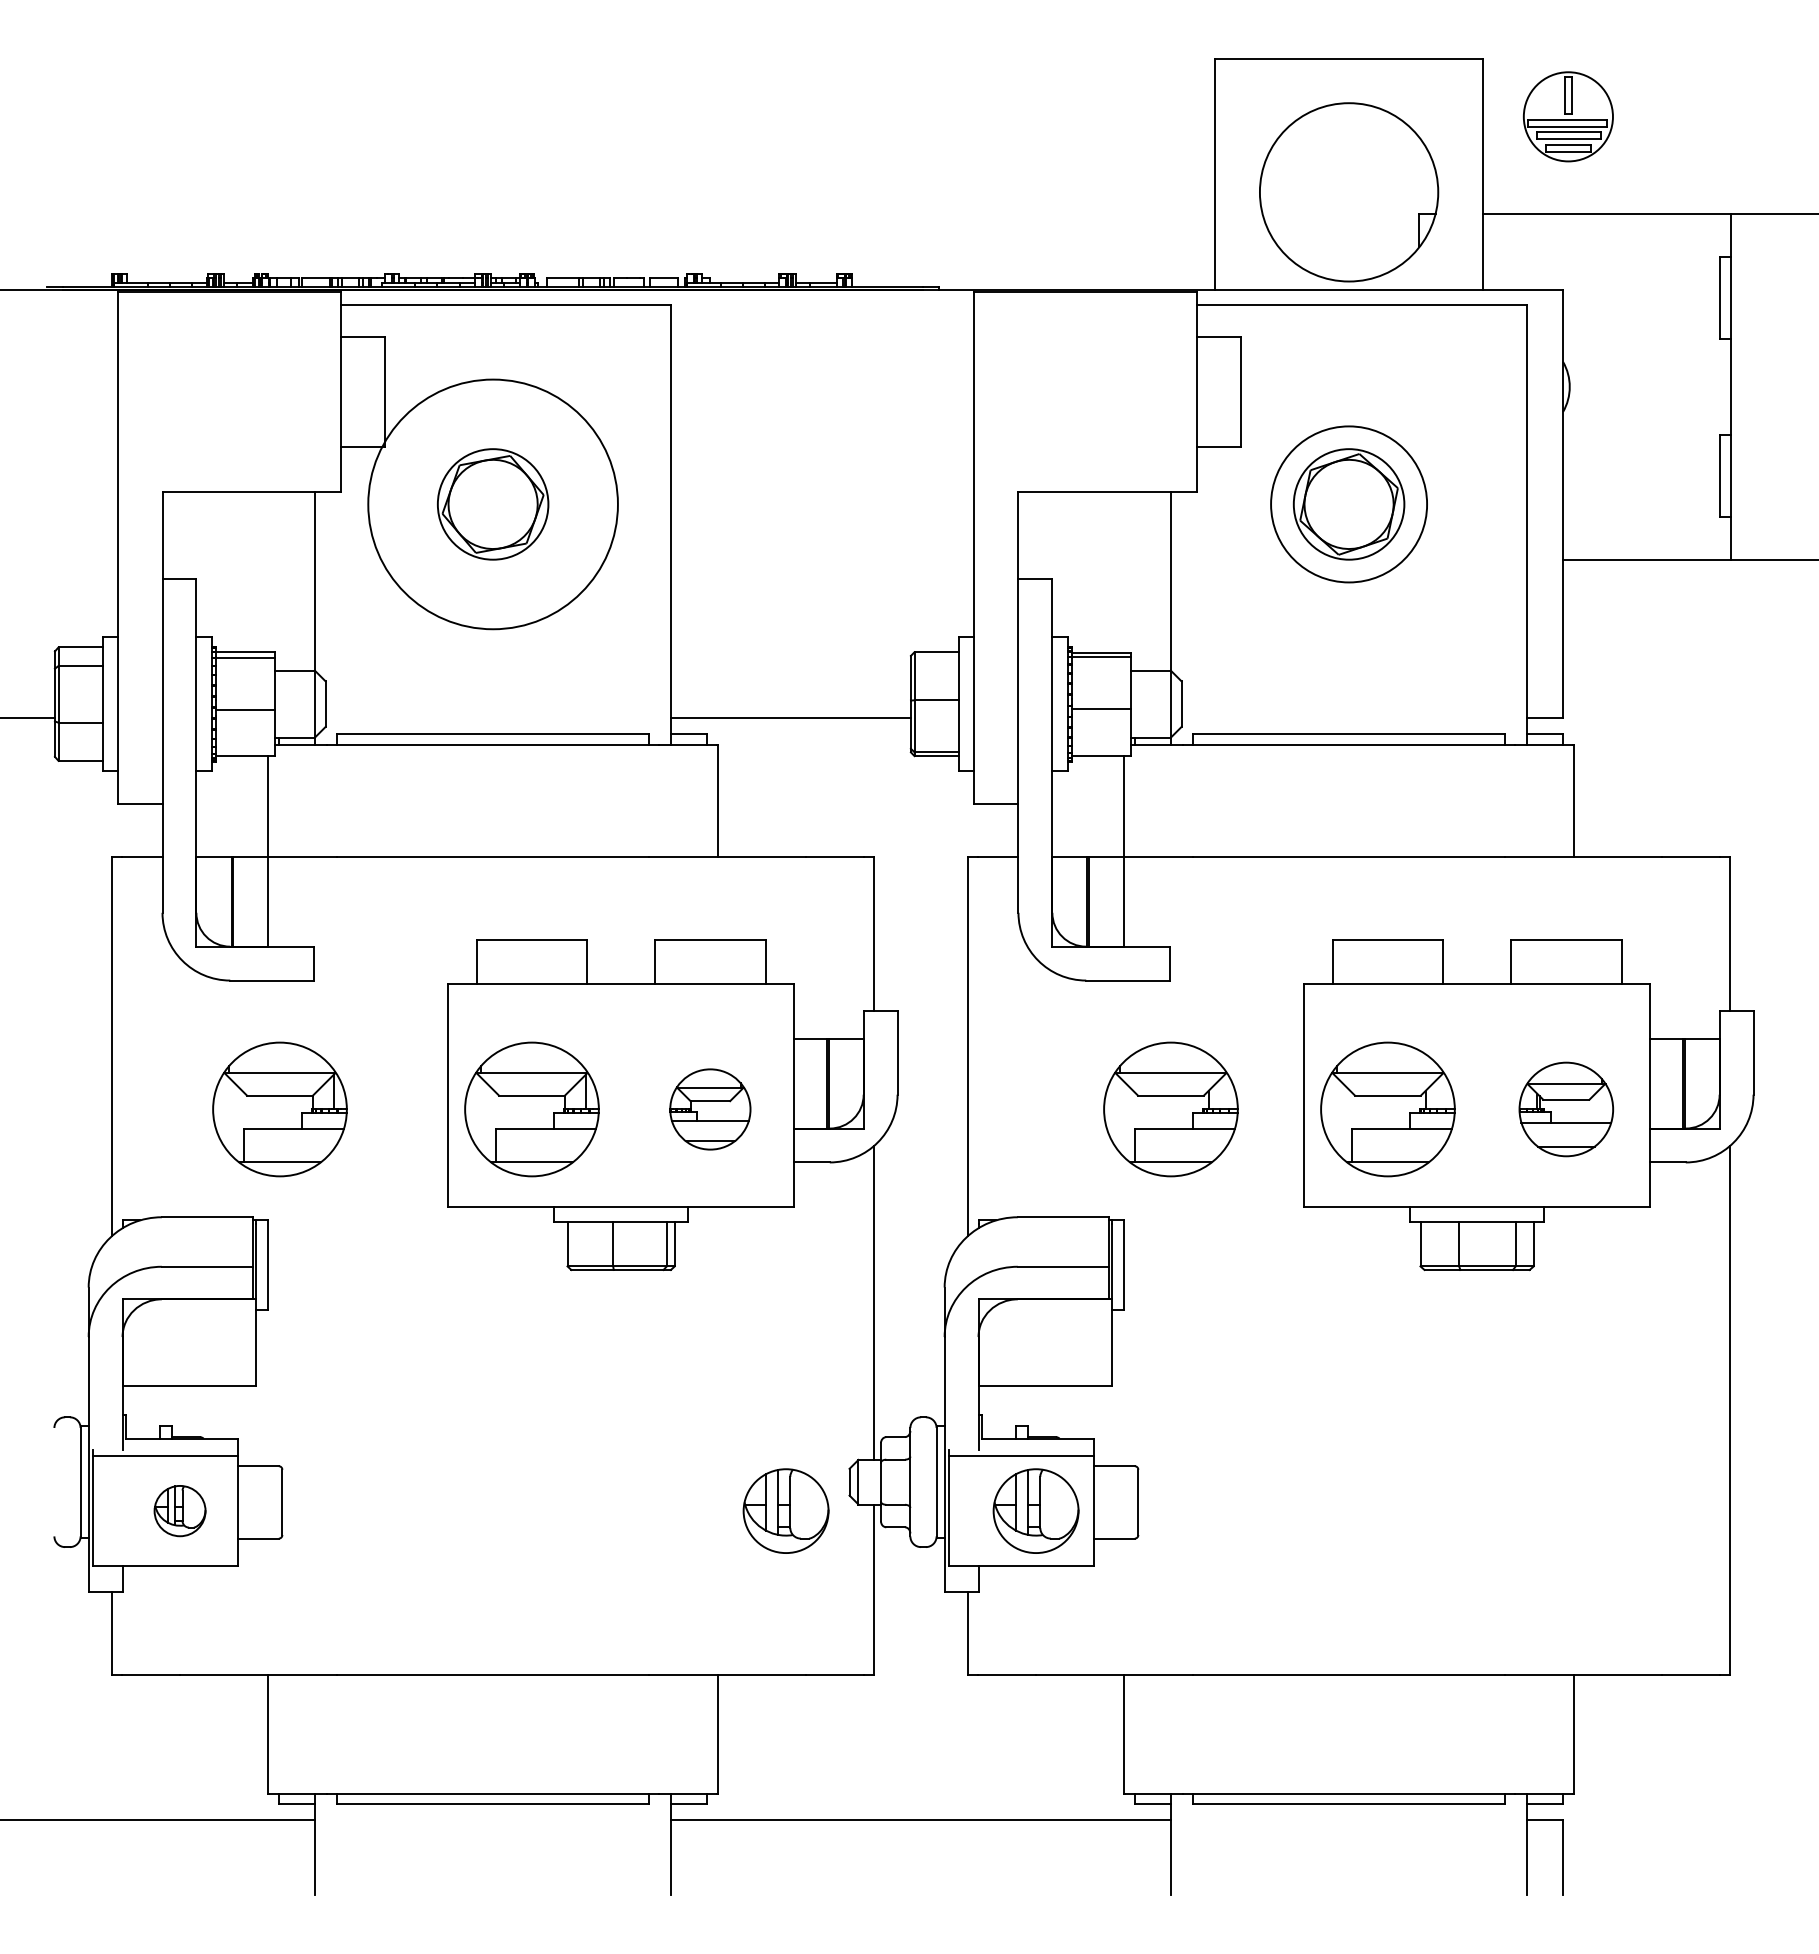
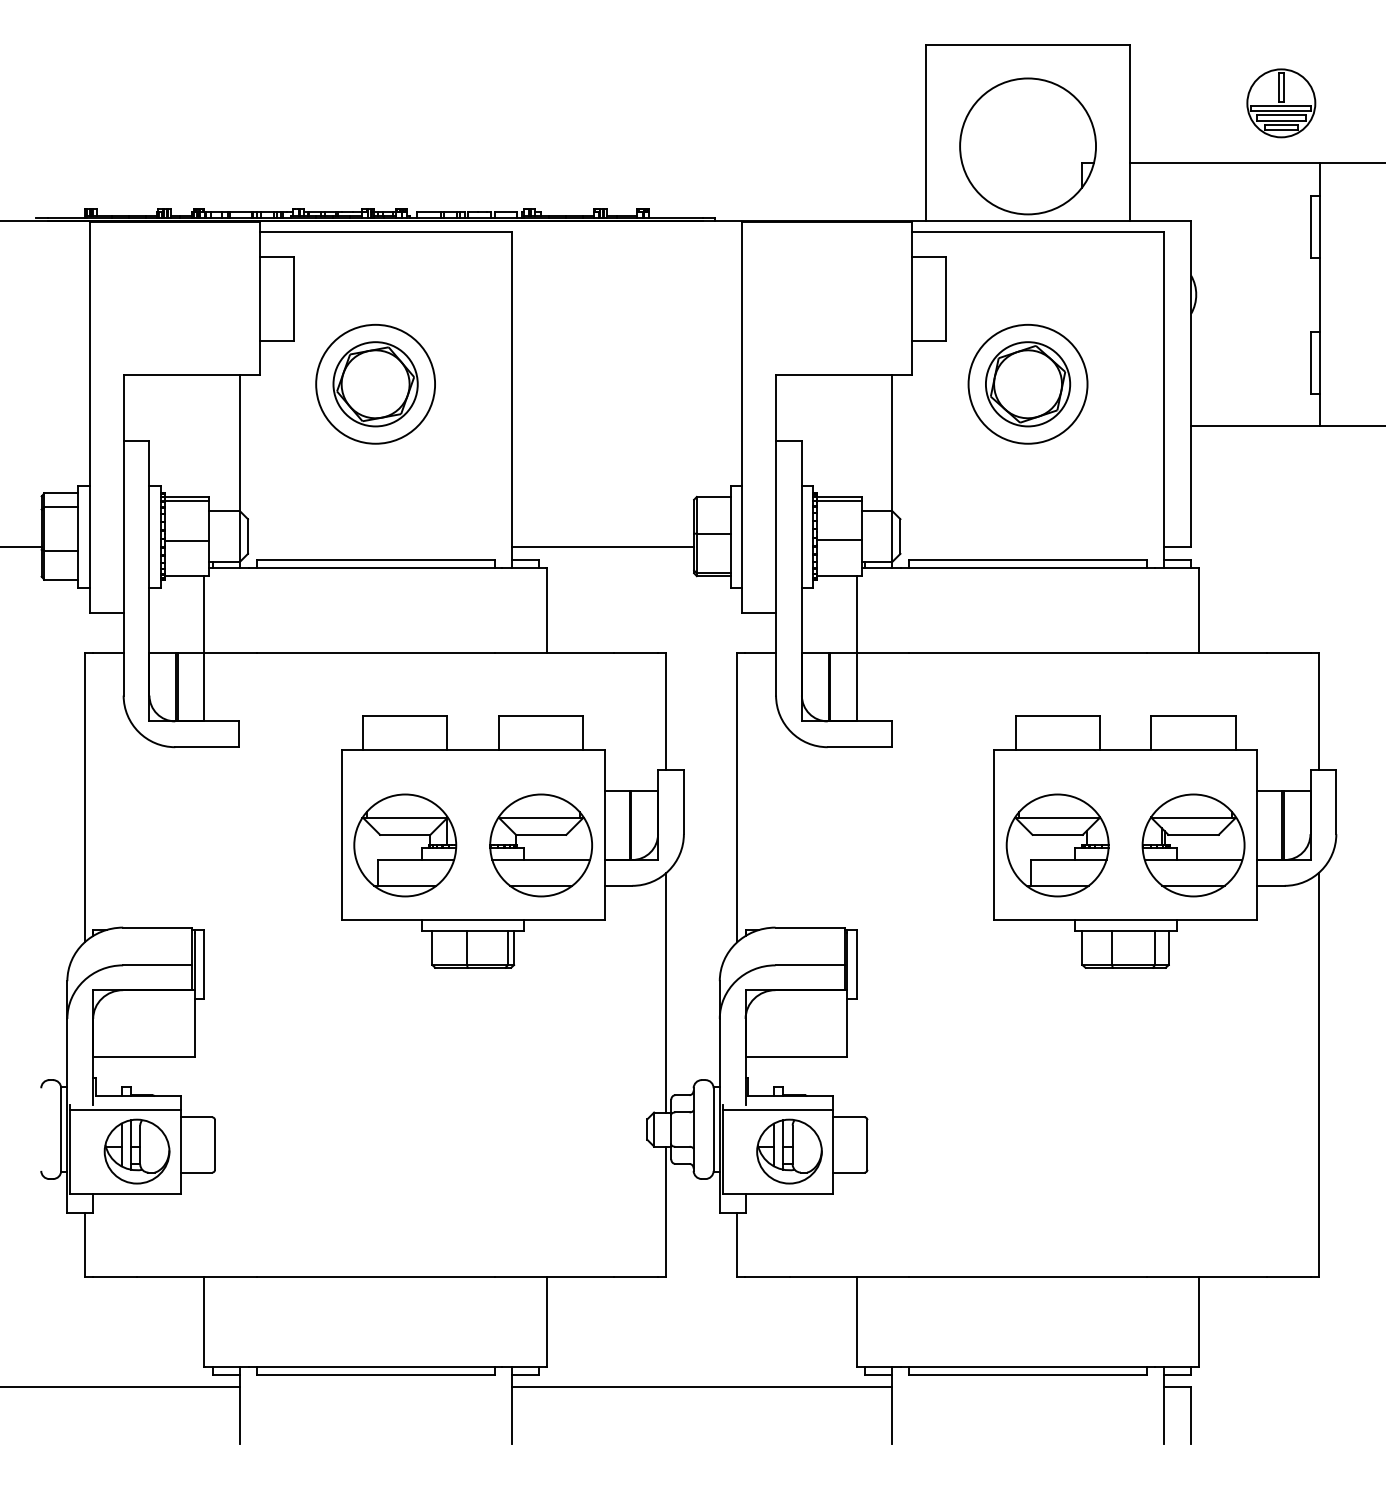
part: (1567, 116) -> (1280, 103), moved
circle: (493, 504) -> (375, 384), size x0.62
part: (279, 1109) -> (212, 845), removed
part: (710, 1109) -> (541, 845), size x1.67
part: (1170, 1109) -> (891, 845), removed
part: (1566, 1109) -> (1193, 845), size x1.43
part: (179, 1510) -> (136, 1151), size x1.67
part: (785, 1510) -> (598, 1151), removed

